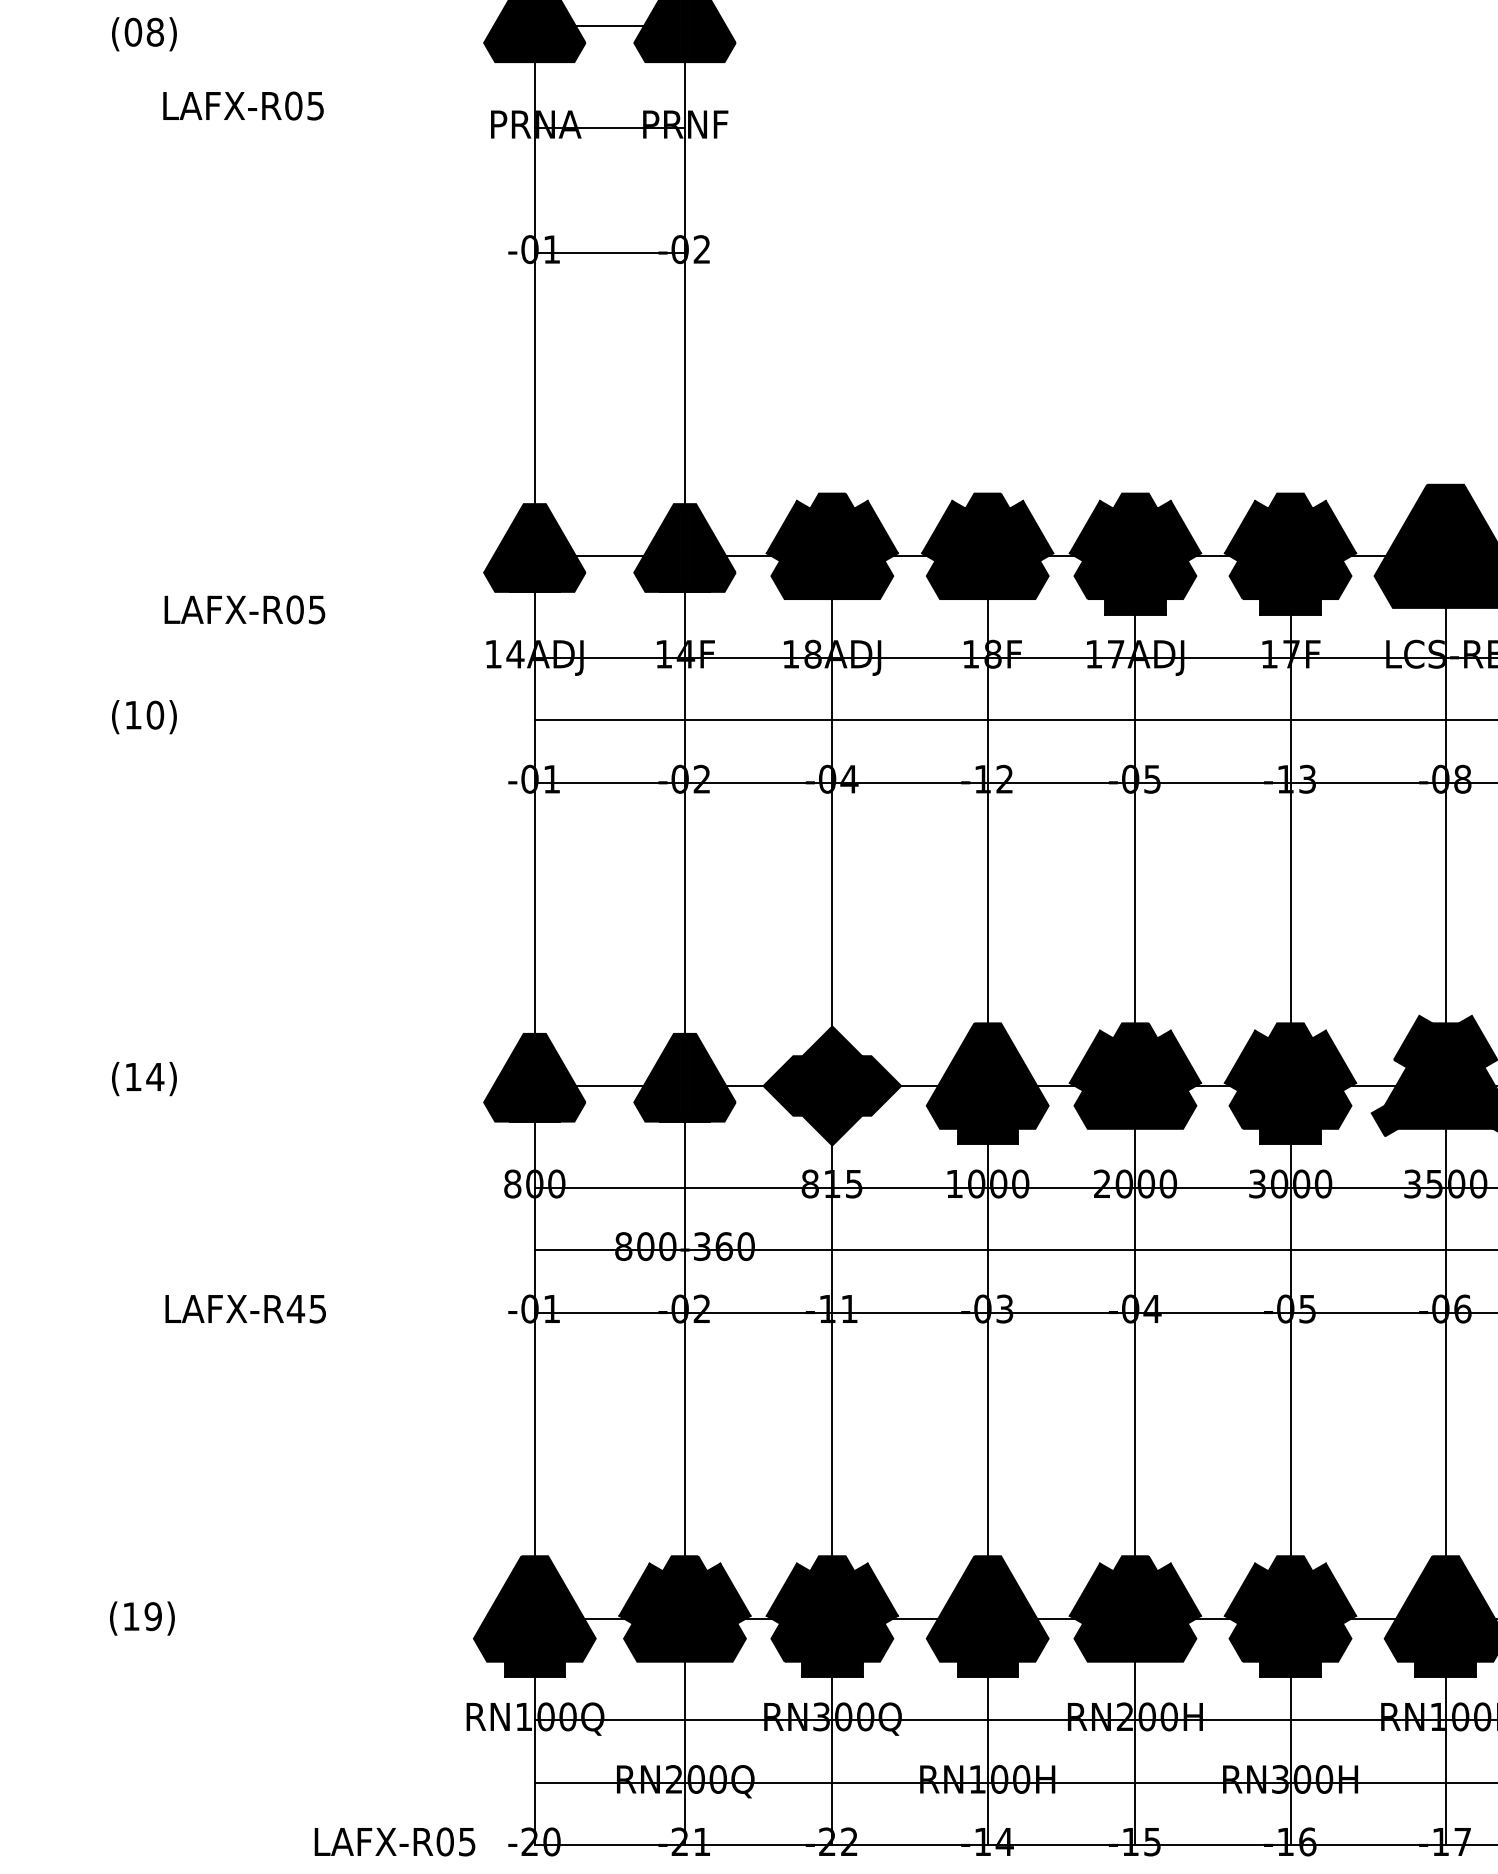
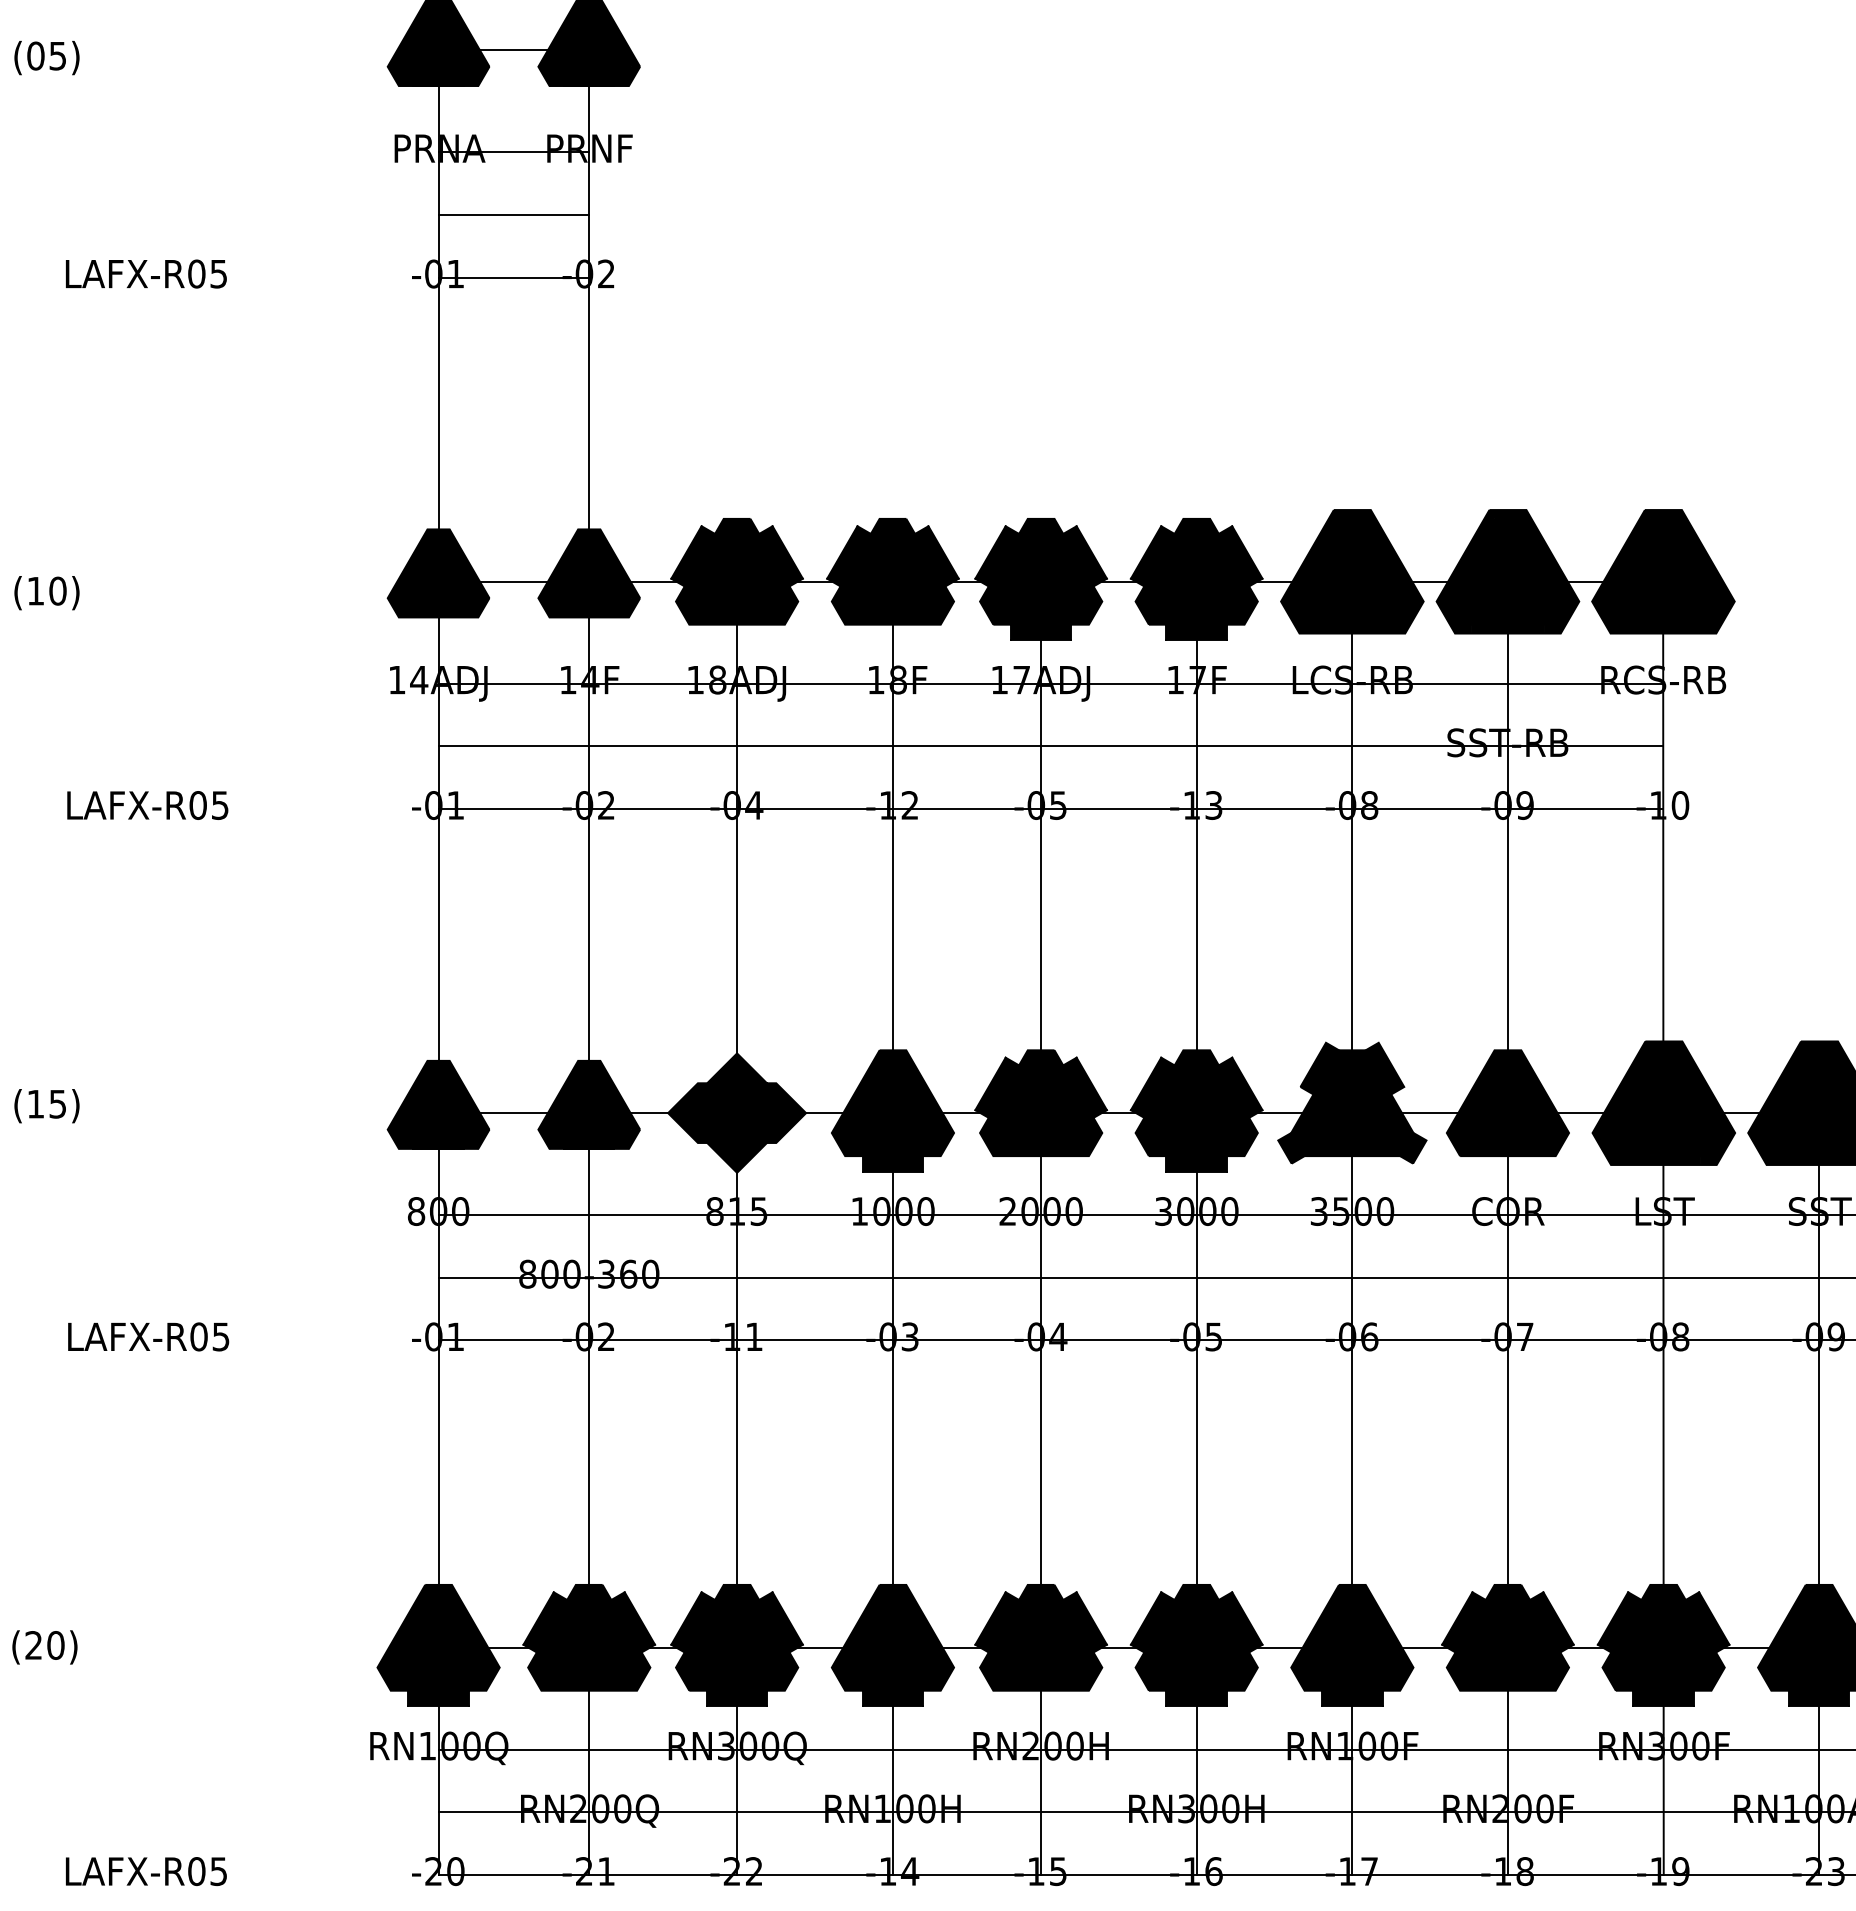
text: (154, 31) -> (57, 55), (08) -> (05)
text: (243, 105) -> (146, 273), moved
line: (609, 190) -> (513, 214), added
text: (244, 609) -> (147, 805), moved
text: (143, 717) -> (46, 593), moved
text: (154, 1077) -> (57, 1104), (14) -> (15)
text: (295, 1308) -> (198, 1336), LAFX-R45 -> LAFX-R05
text: (141, 1616) -> (44, 1645), (19) -> (20)
text: (395, 1841) -> (146, 1871), moved

